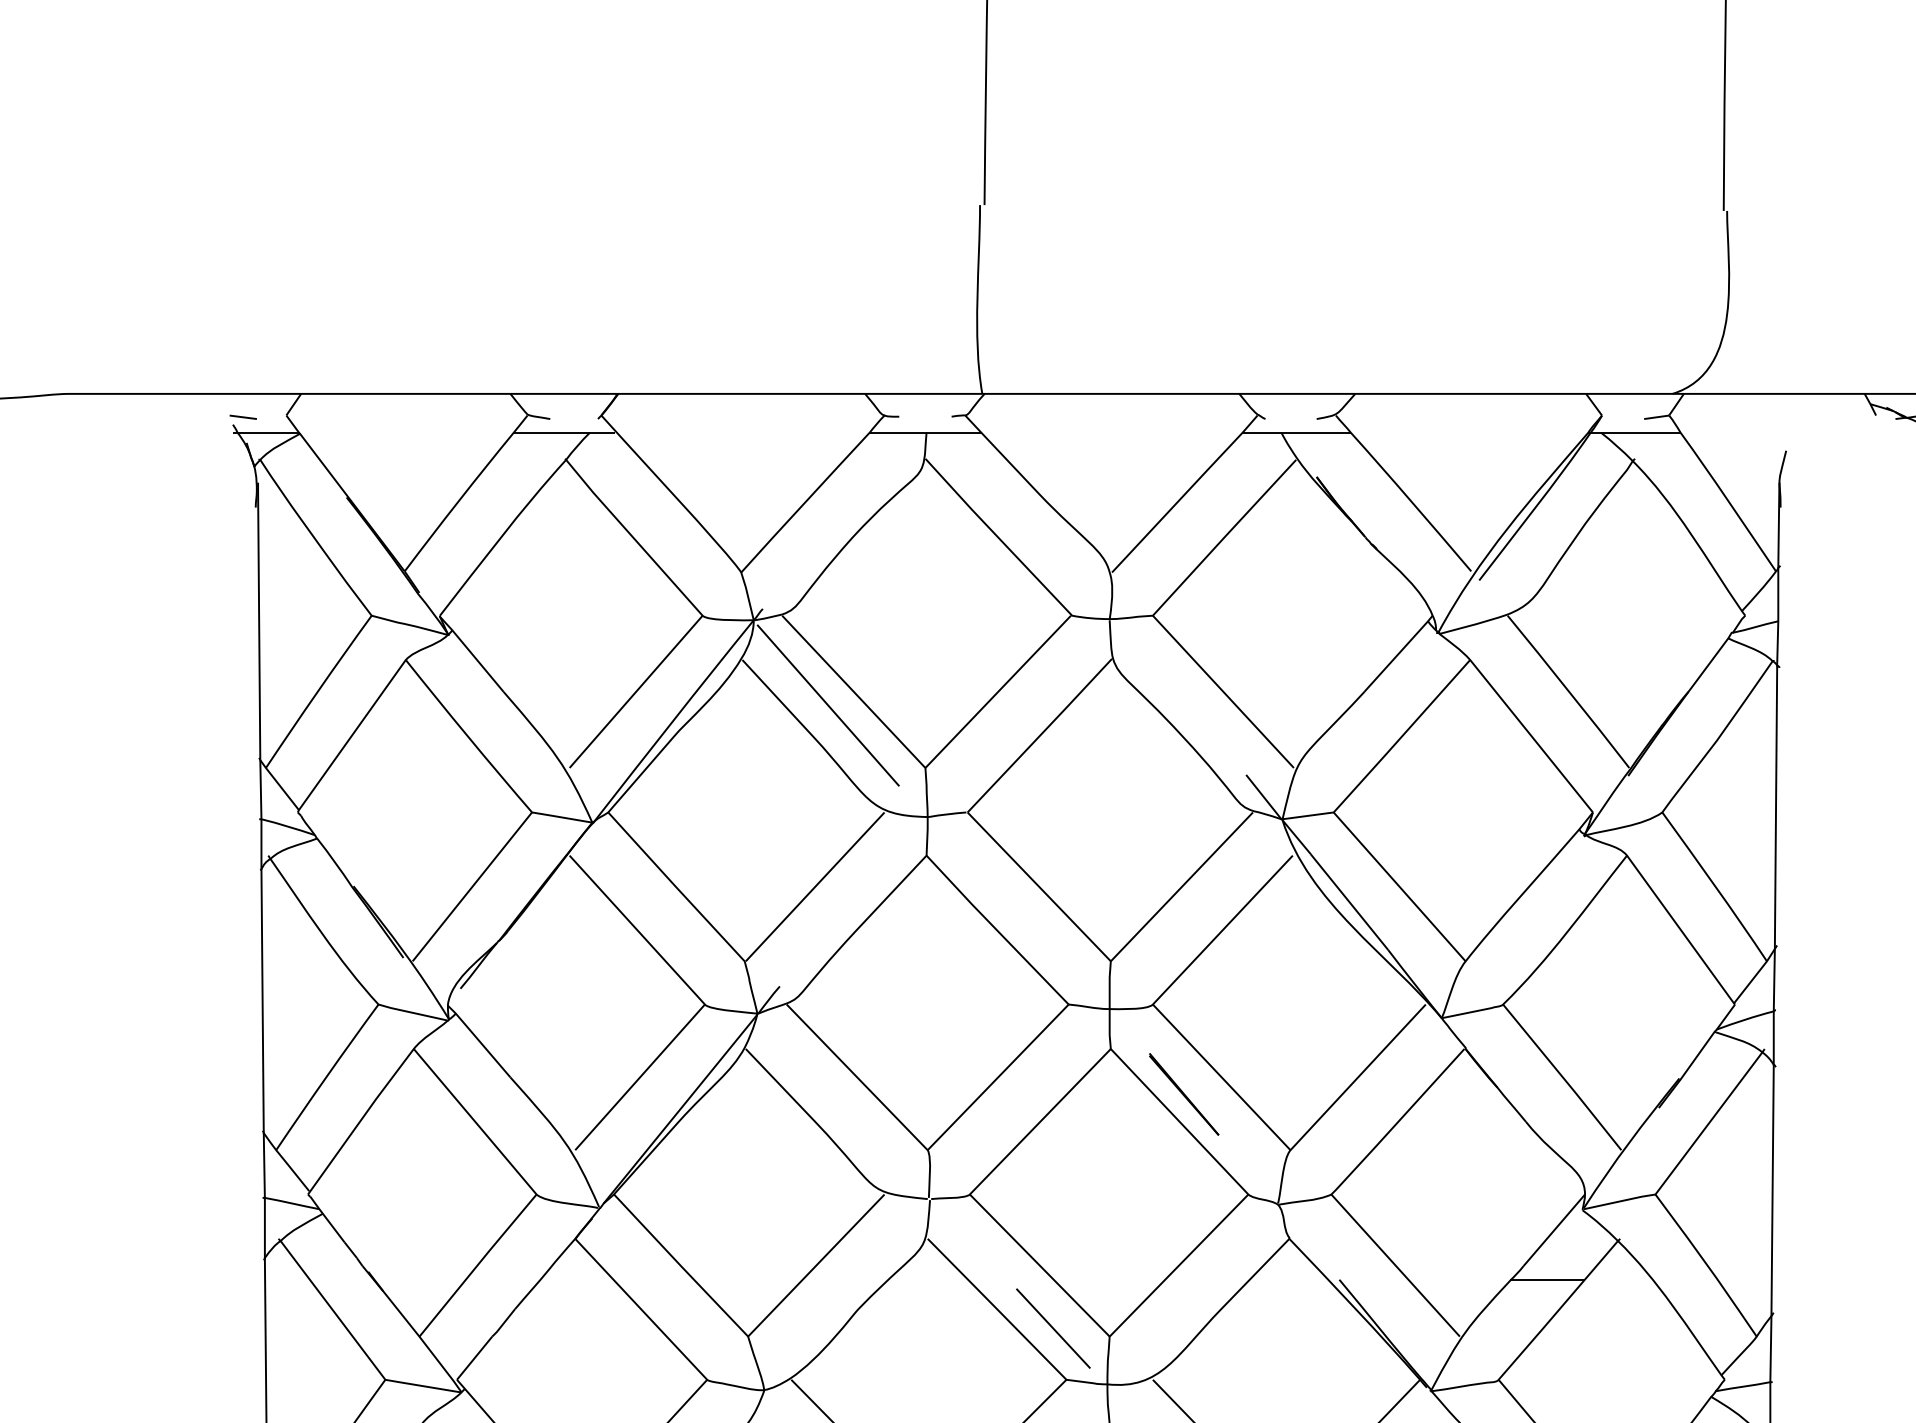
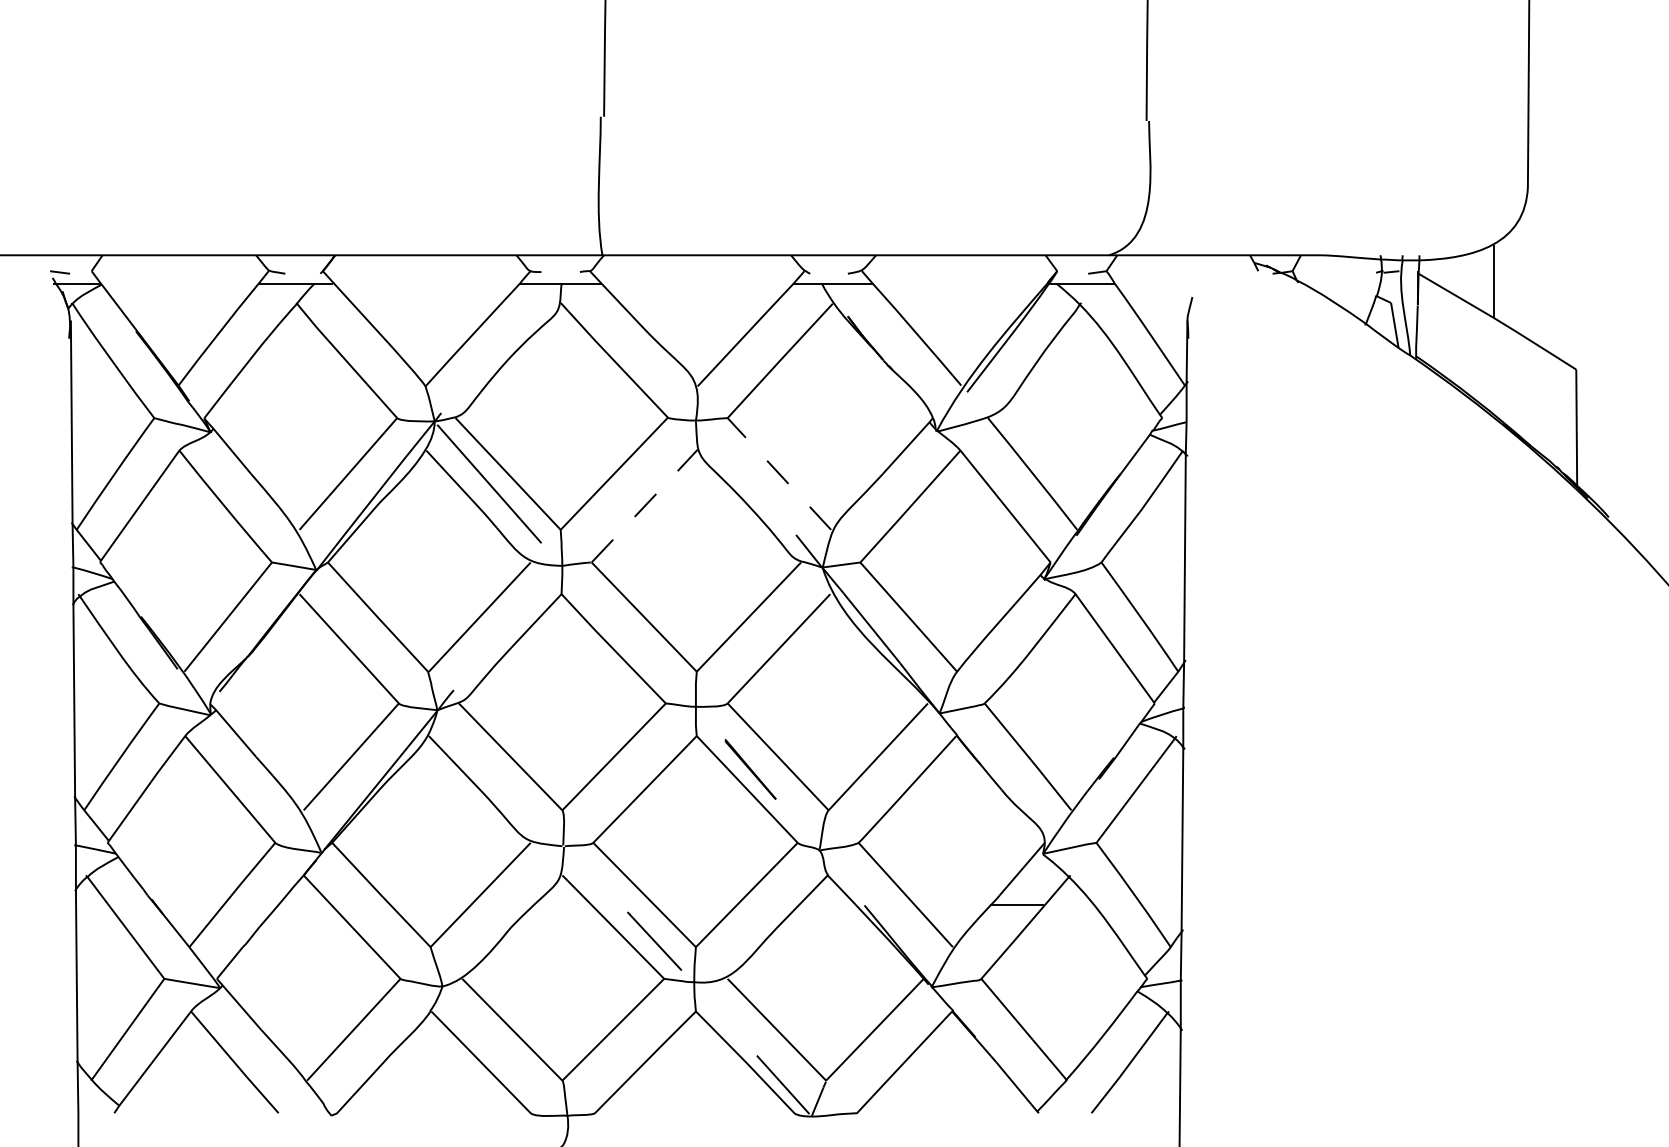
line: (1223, 691) -> (779, 473), solid -> dashed
line: (1040, 734) -> (645, 505), solid -> dashed

